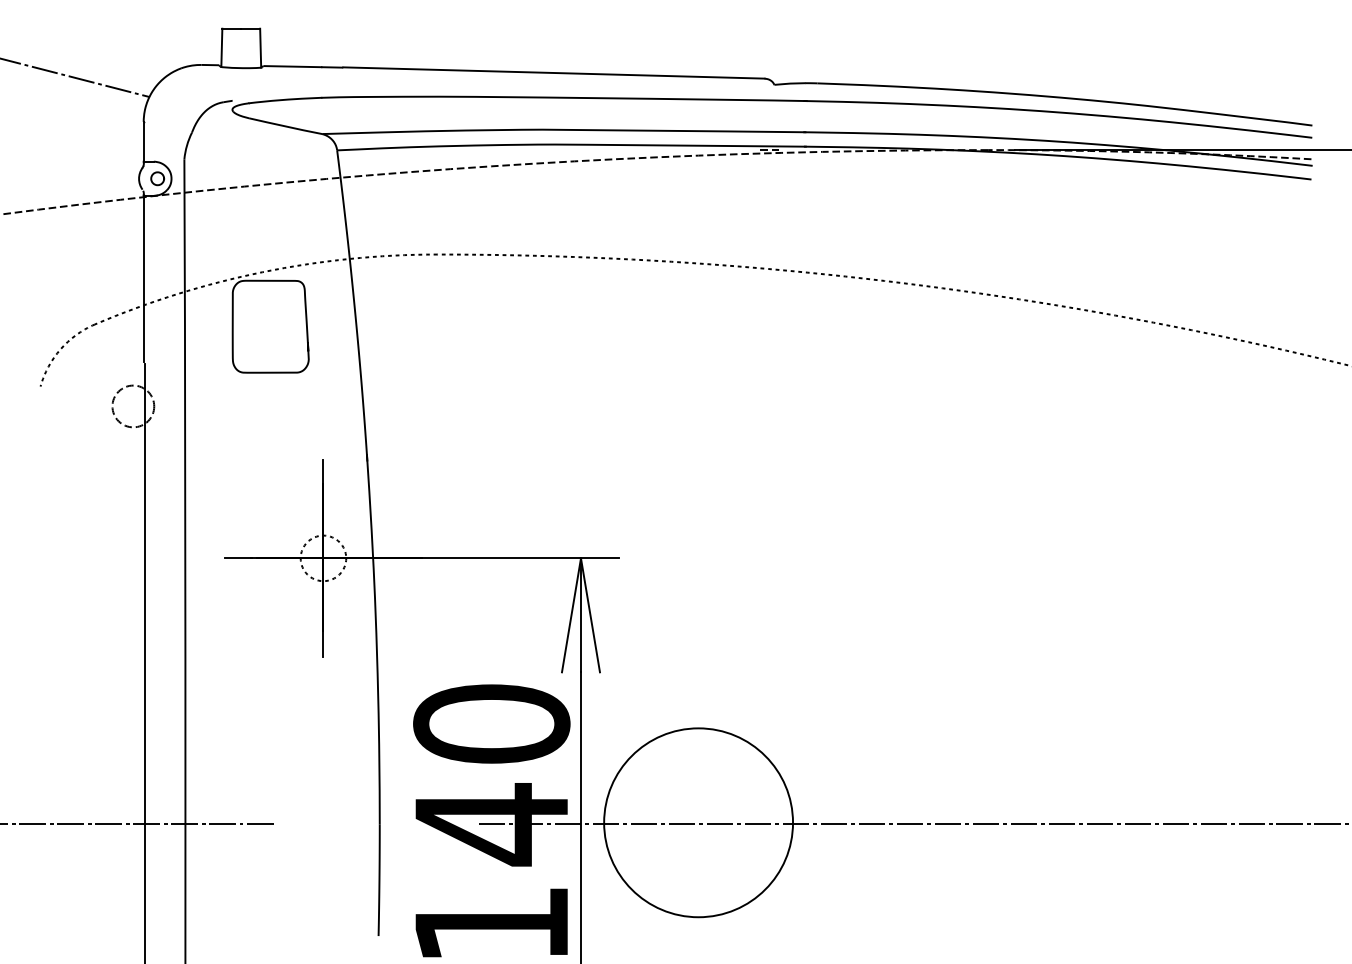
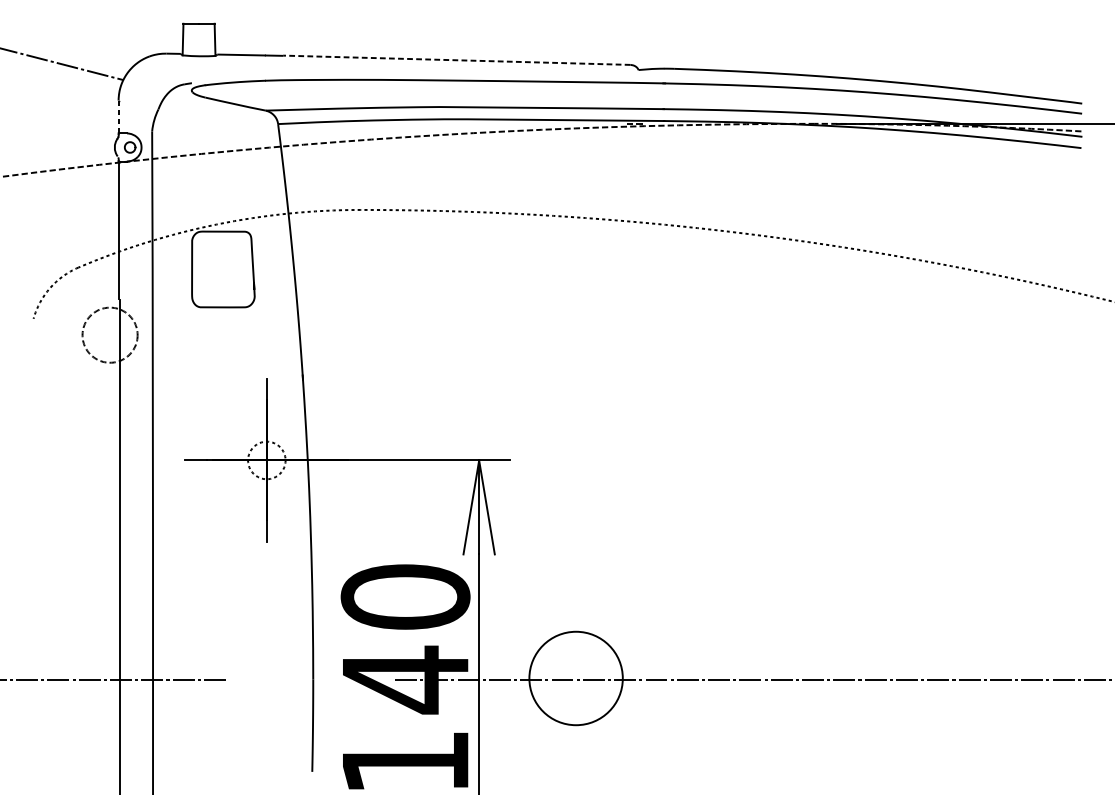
line: (553, 73) -> (456, 60), solid -> dashed
line: (143, 141) -> (118, 116), solid -> dashed
circle: (133, 406) -> (110, 335), size x1.6
circle: (698, 822) -> (576, 678), size x0.6

